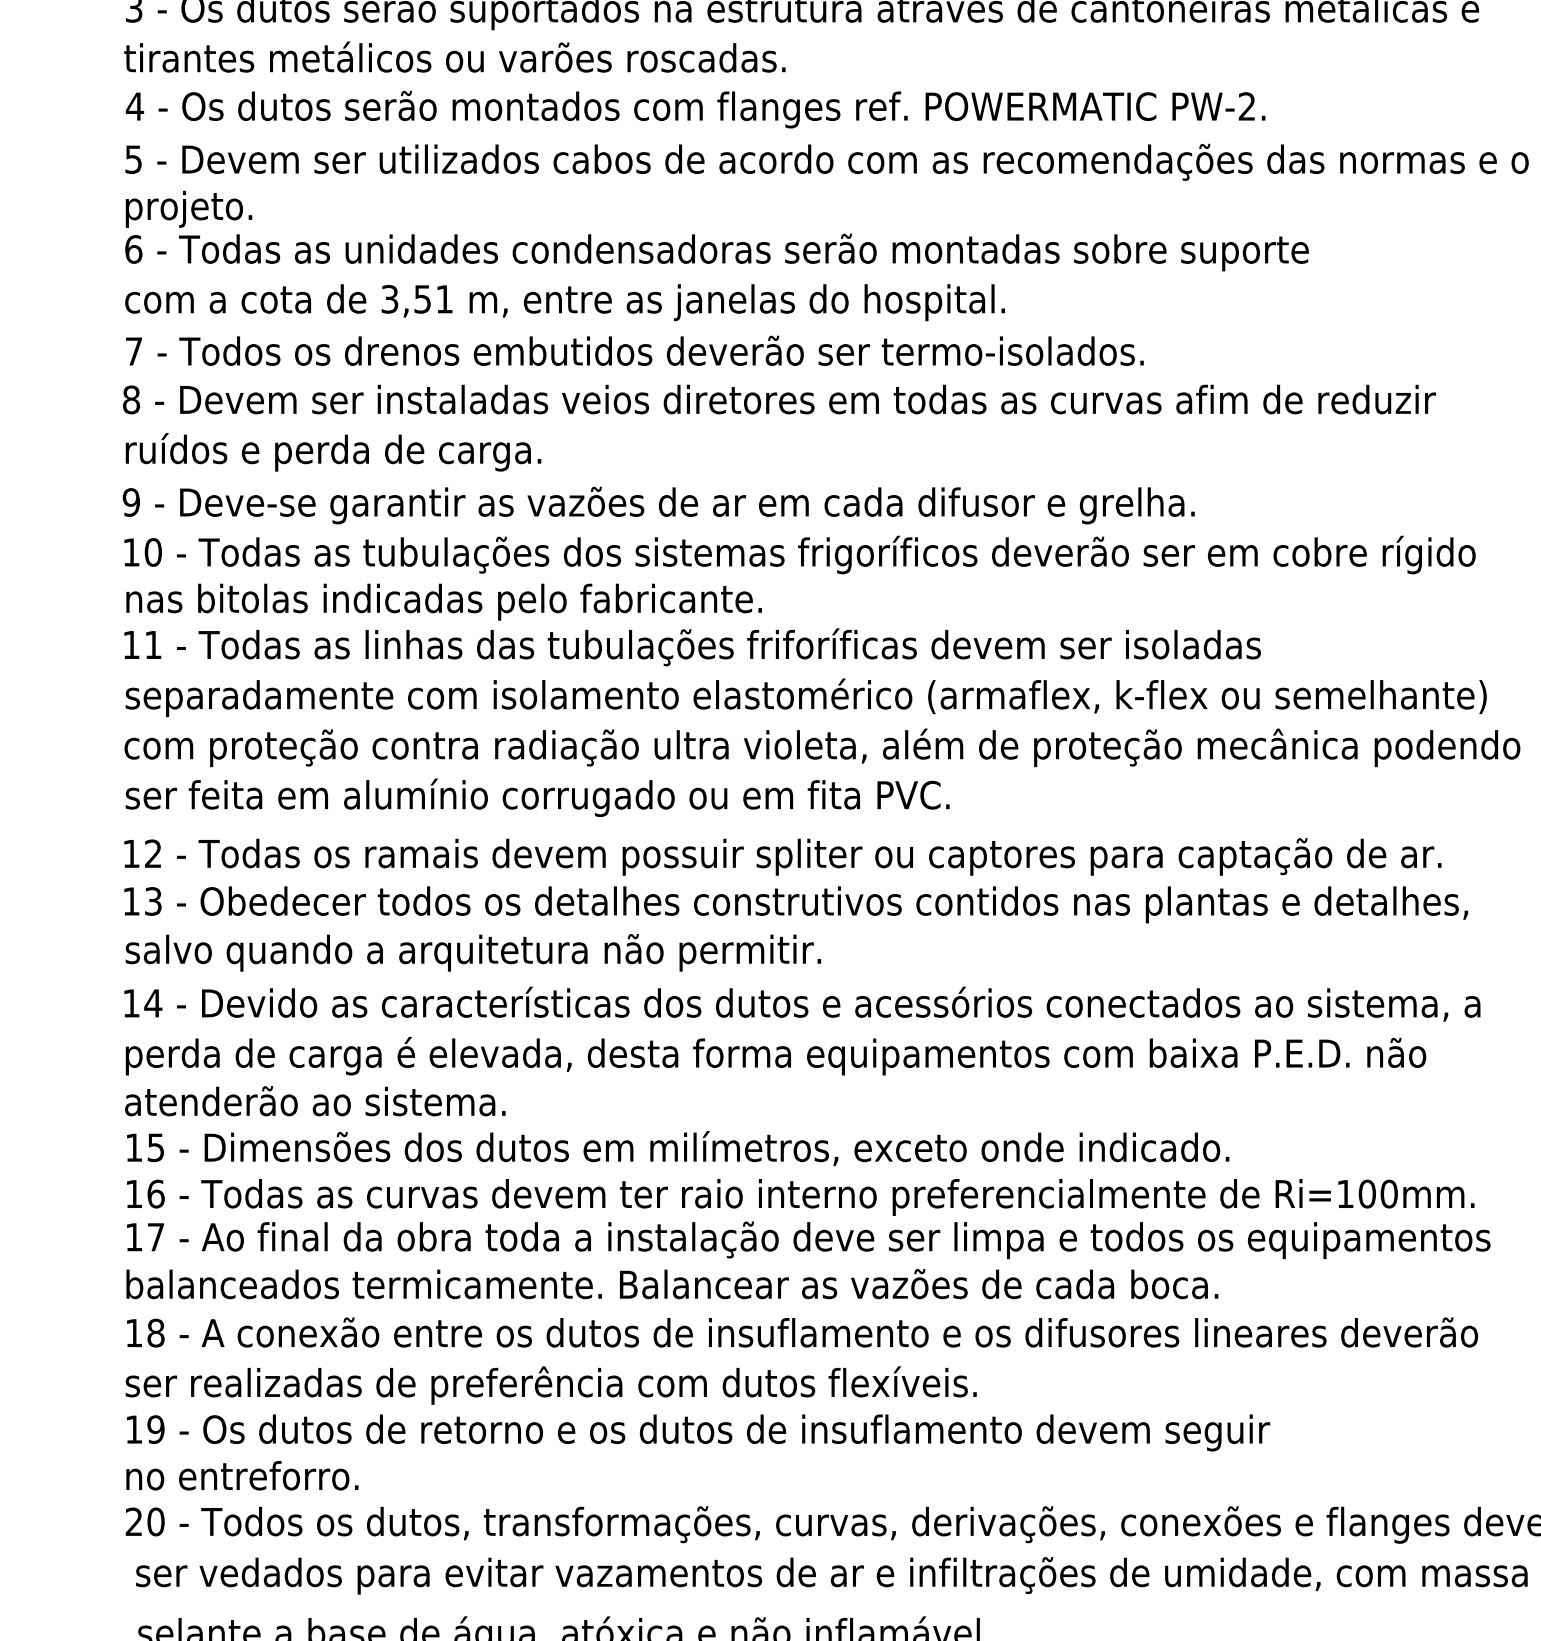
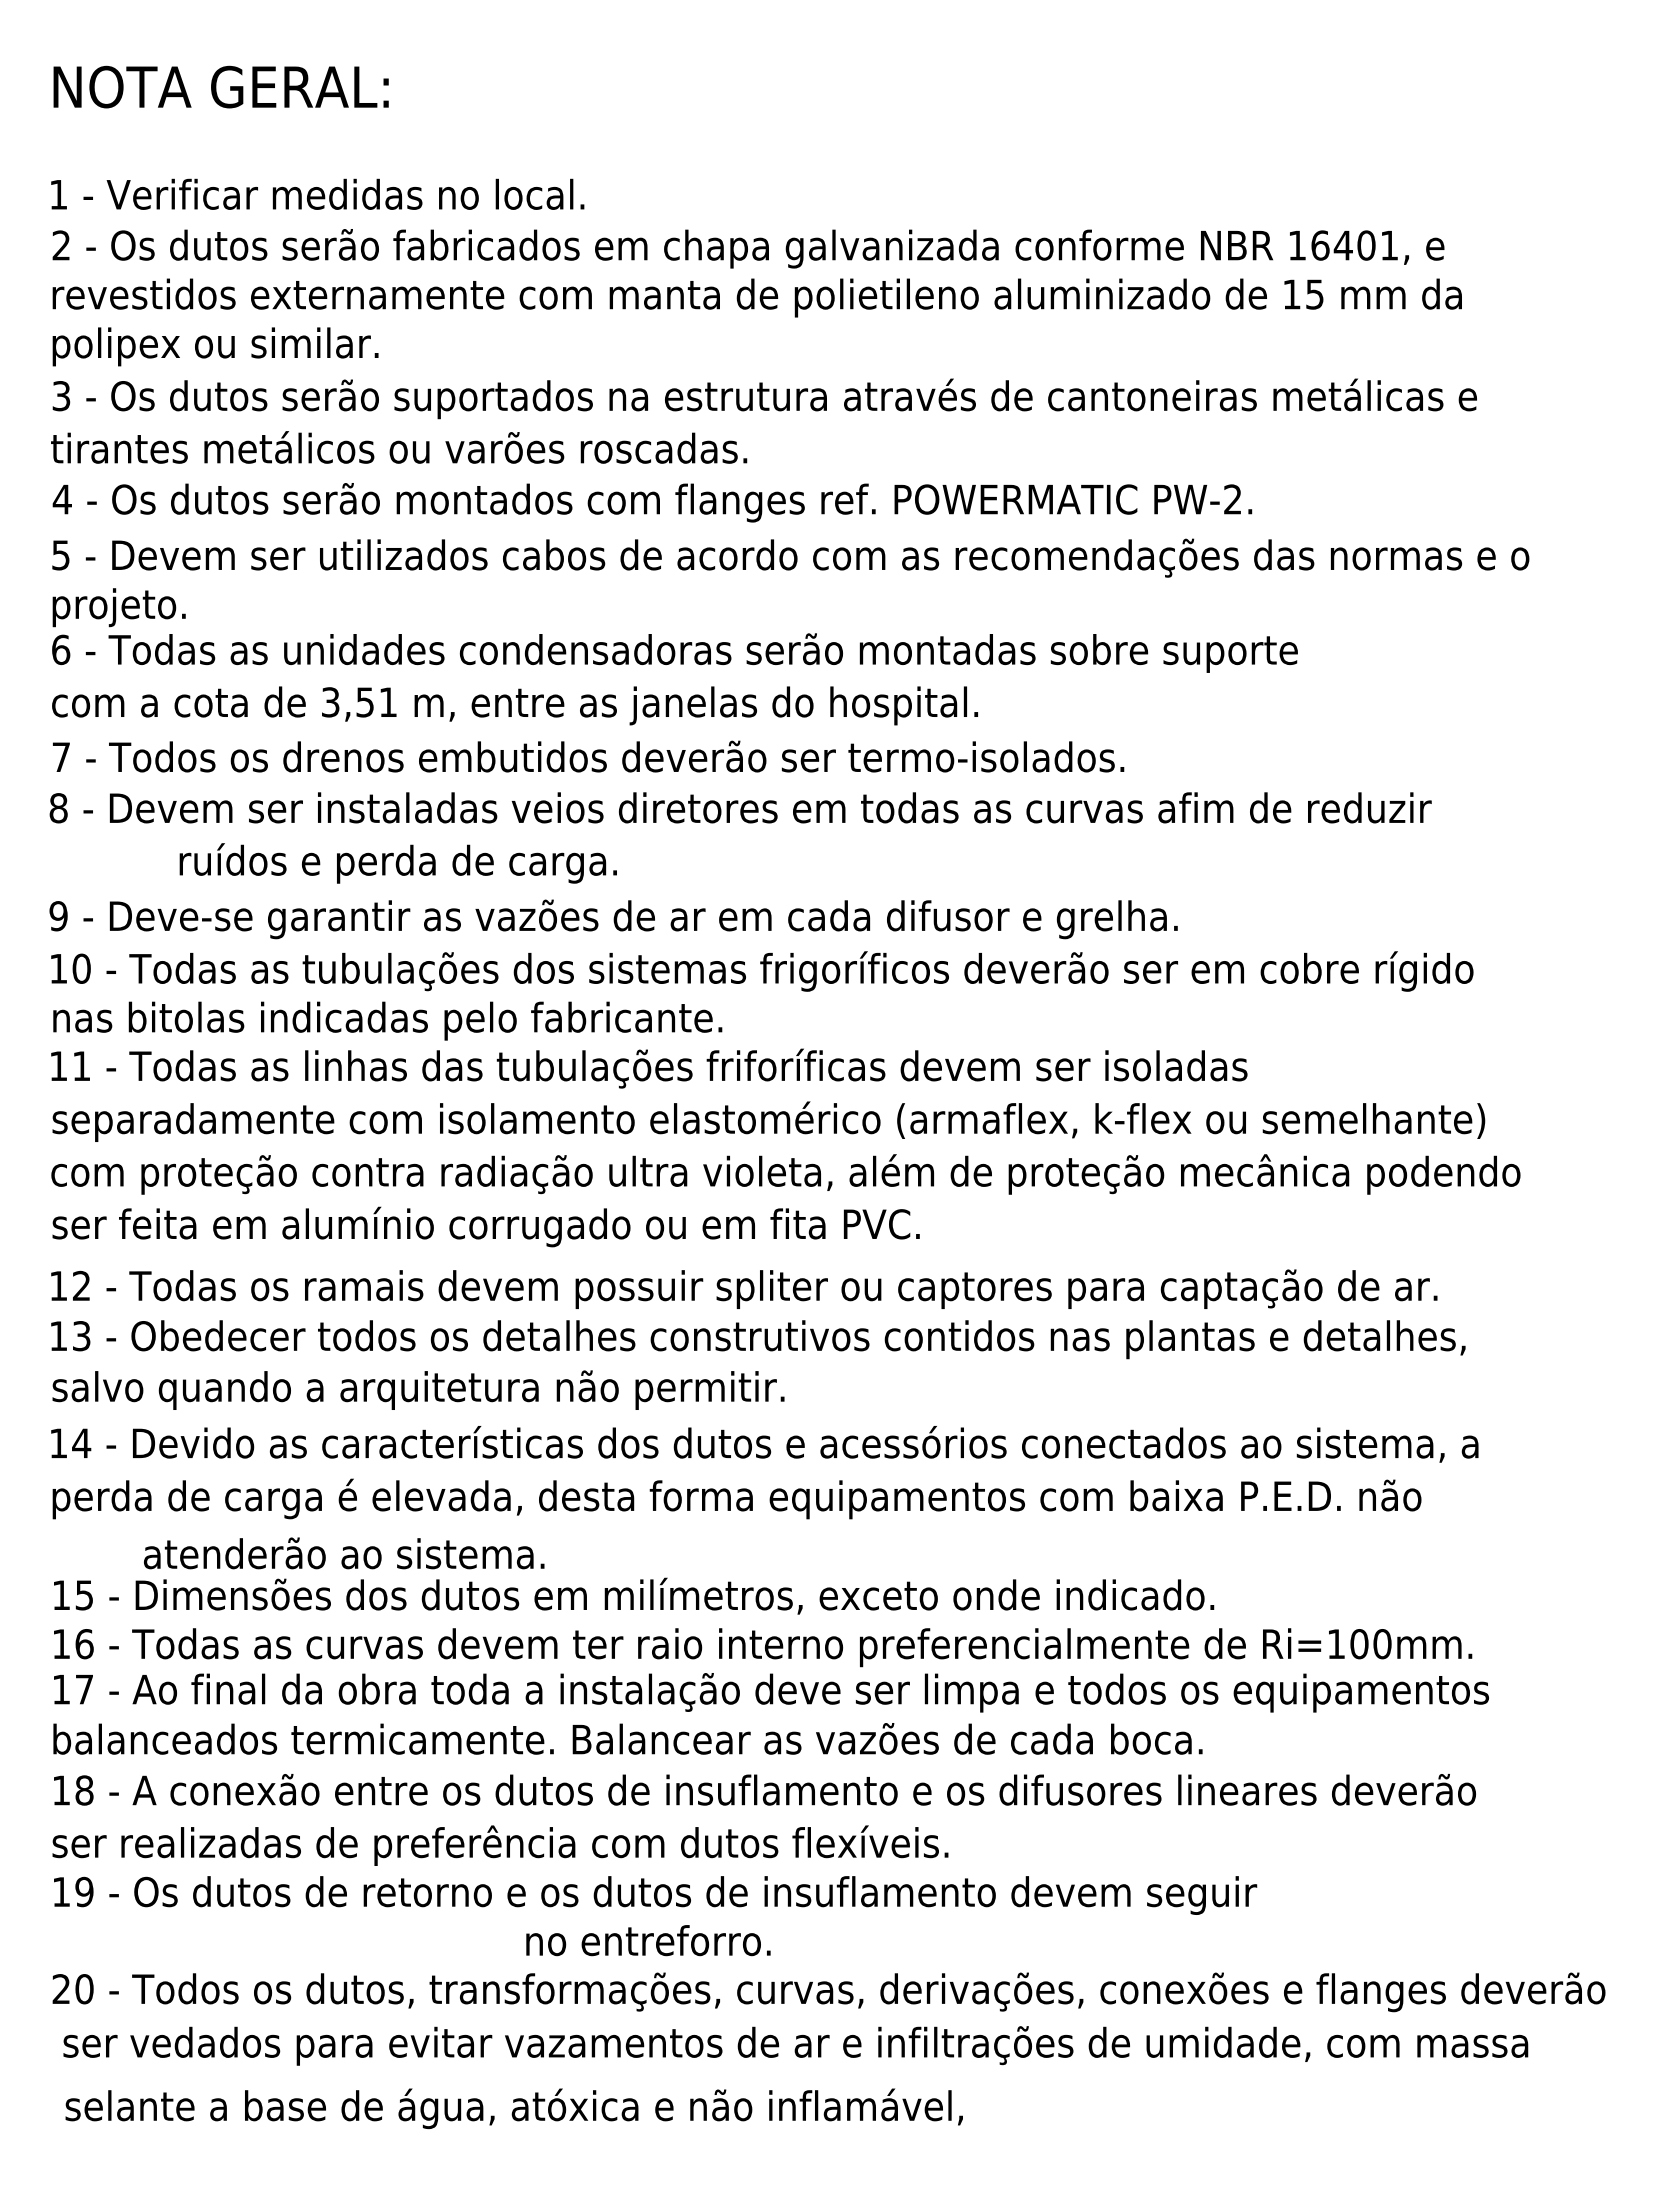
text: (332, 452) -> (397, 863), moved
text: (315, 1101) -> (344, 1553), moved
text: (242, 1475) -> (648, 1940), moved

